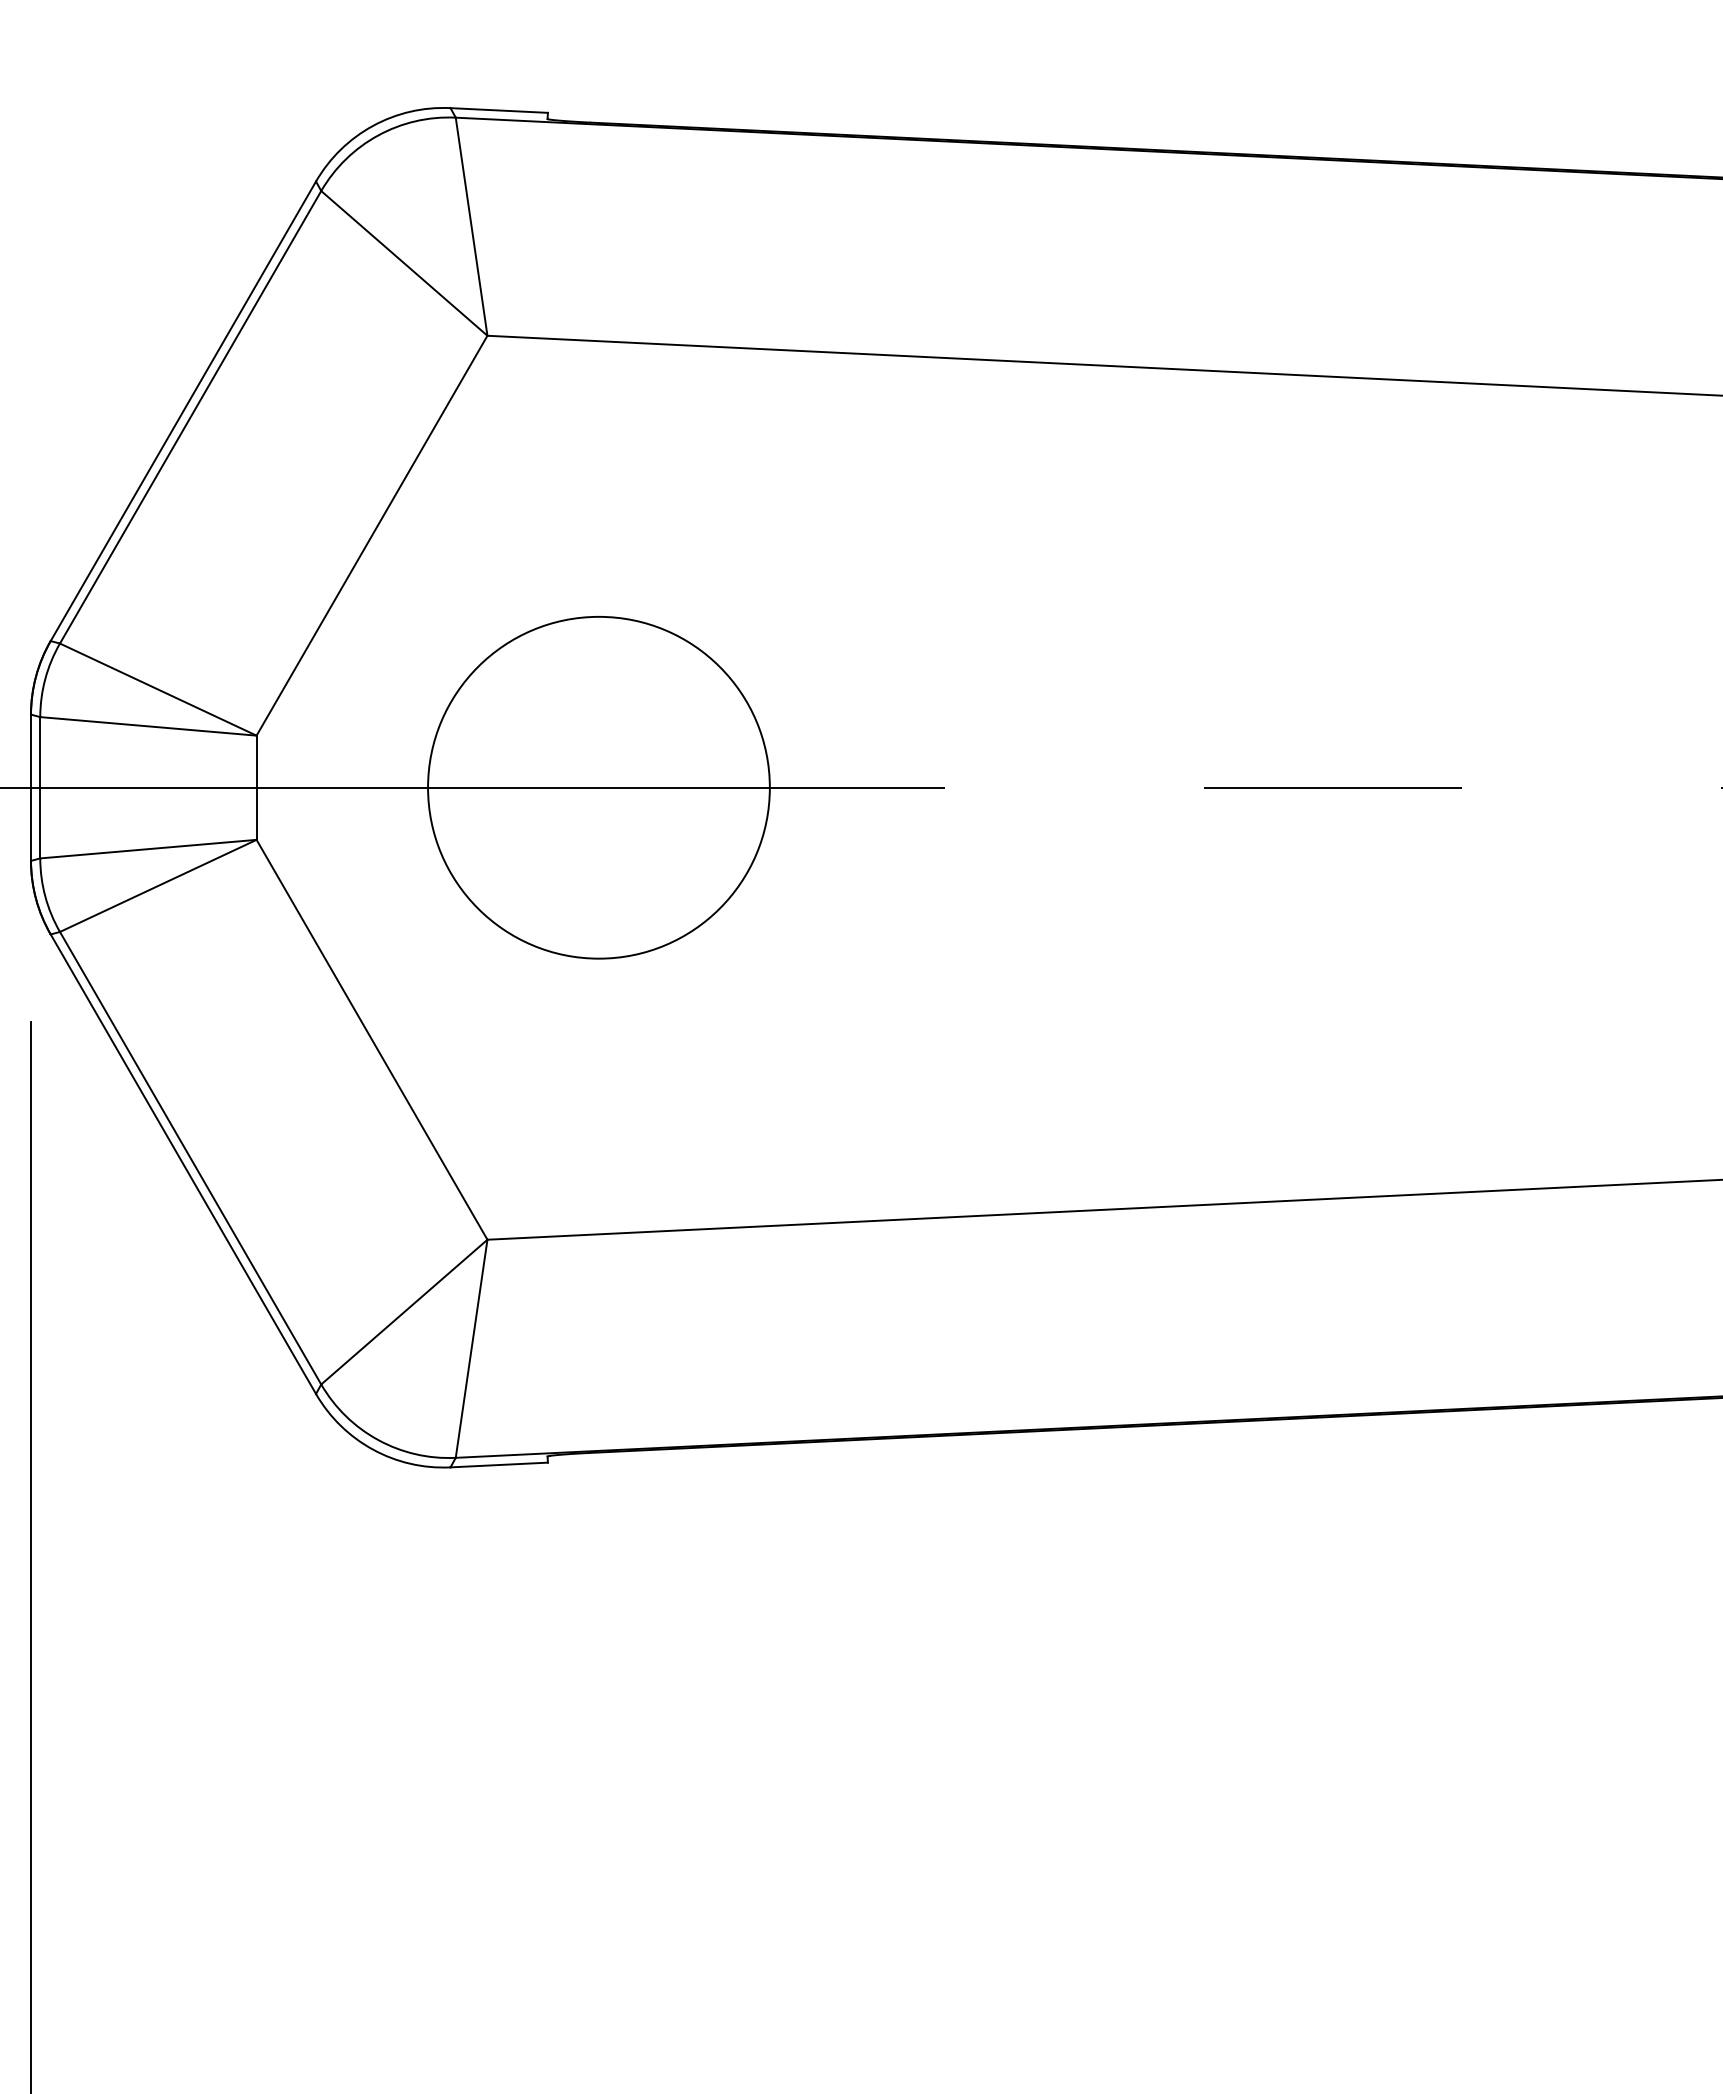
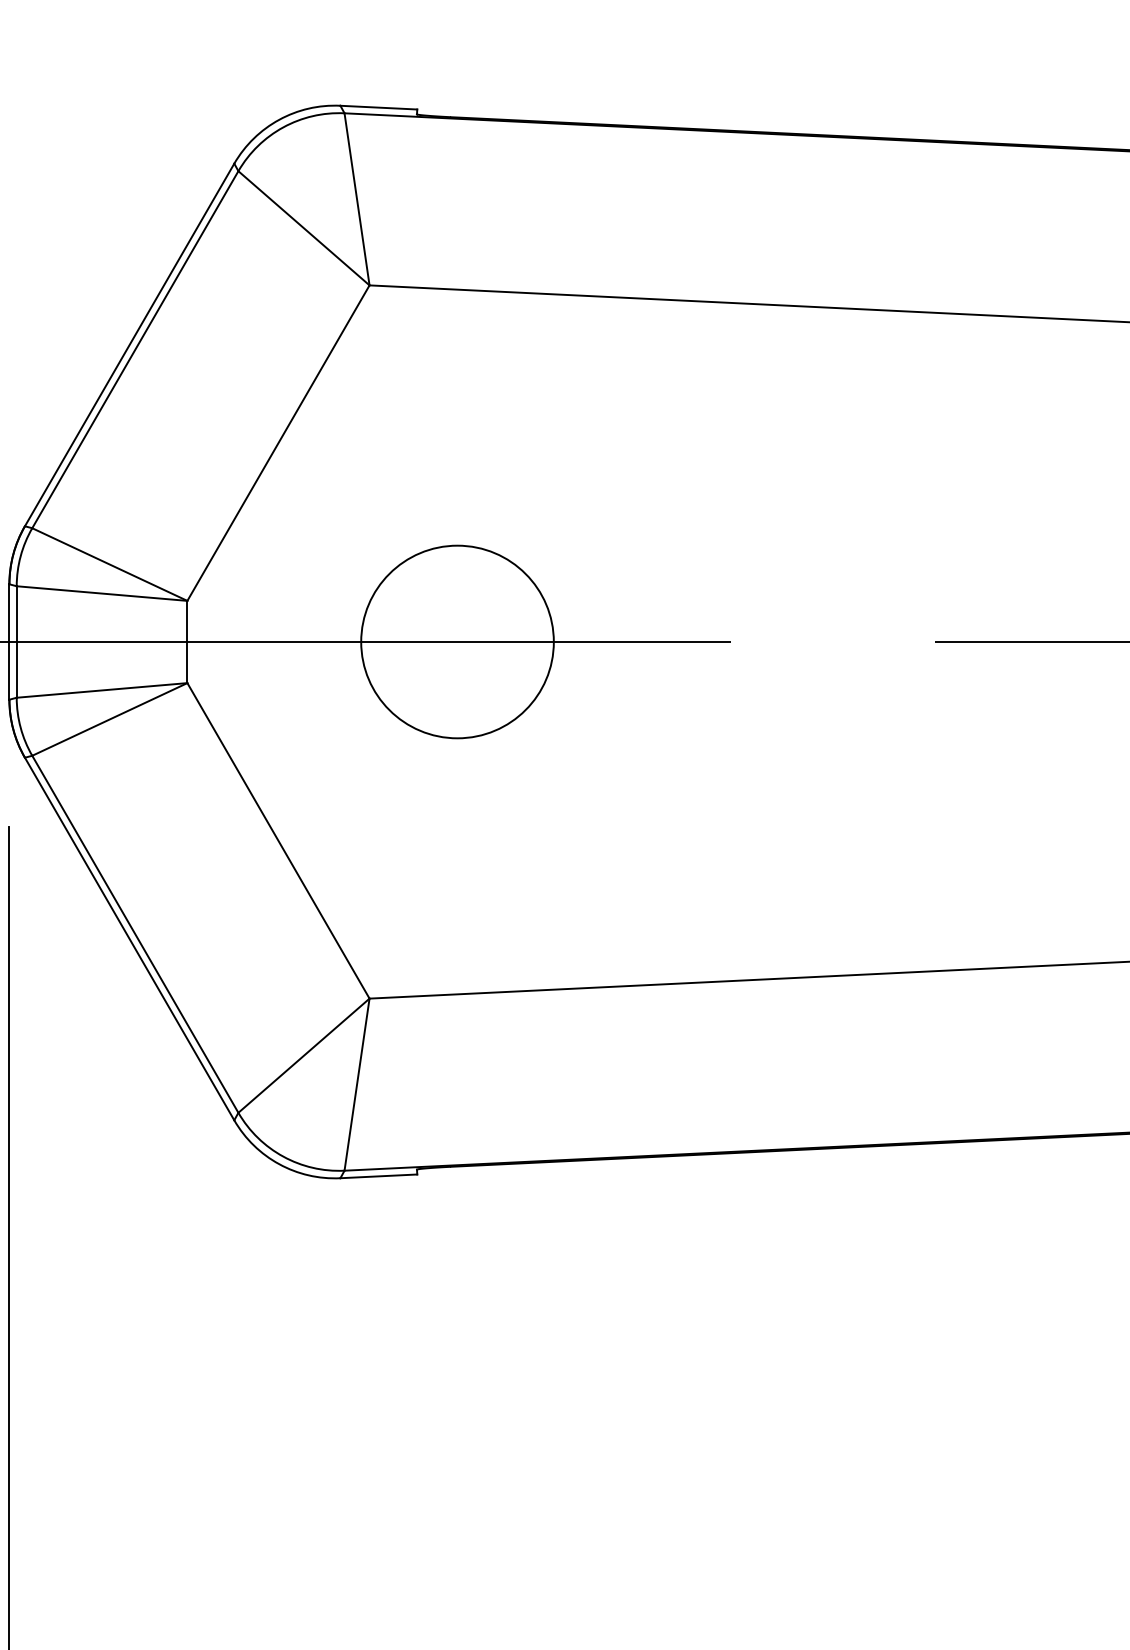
circle: (598, 787) -> (457, 641), size x0.71

